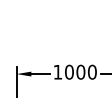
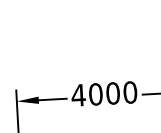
text: (57, 72) -> (77, 95), 1000 -> 4000

